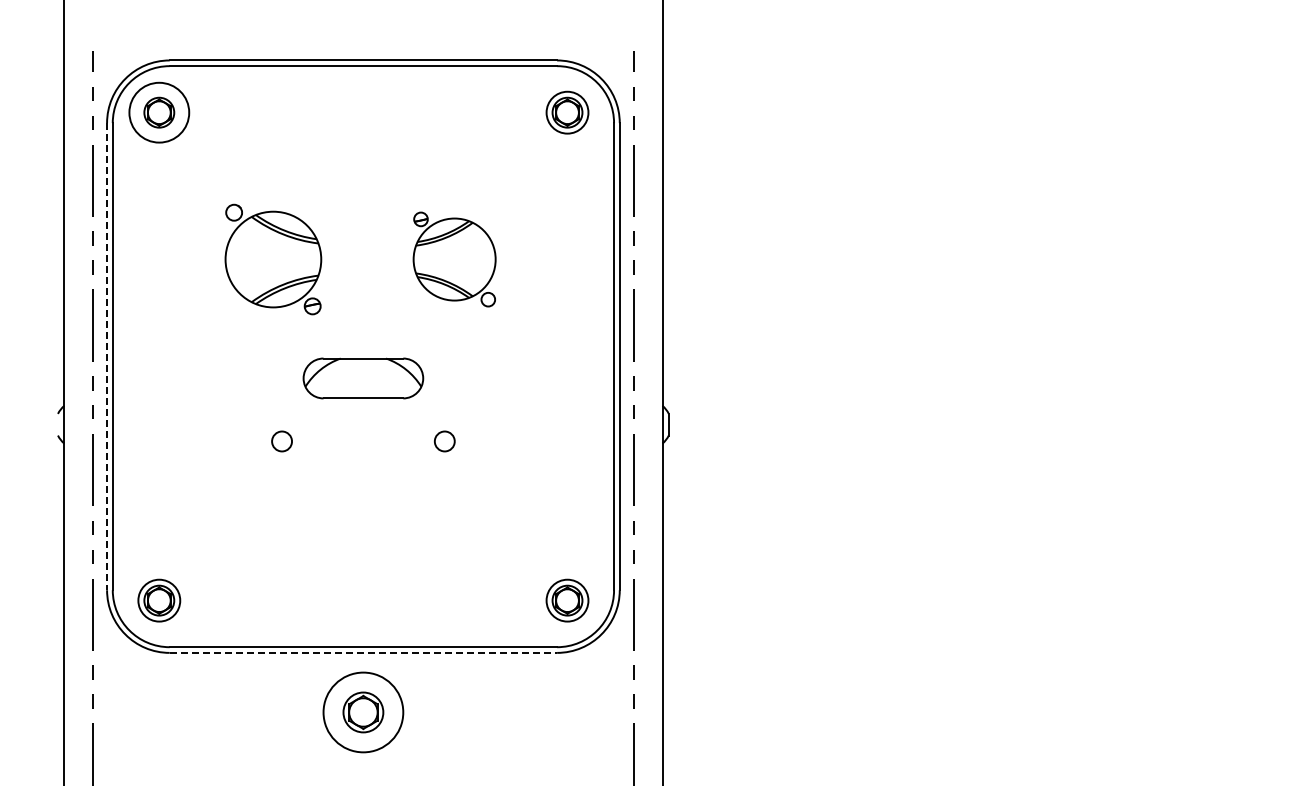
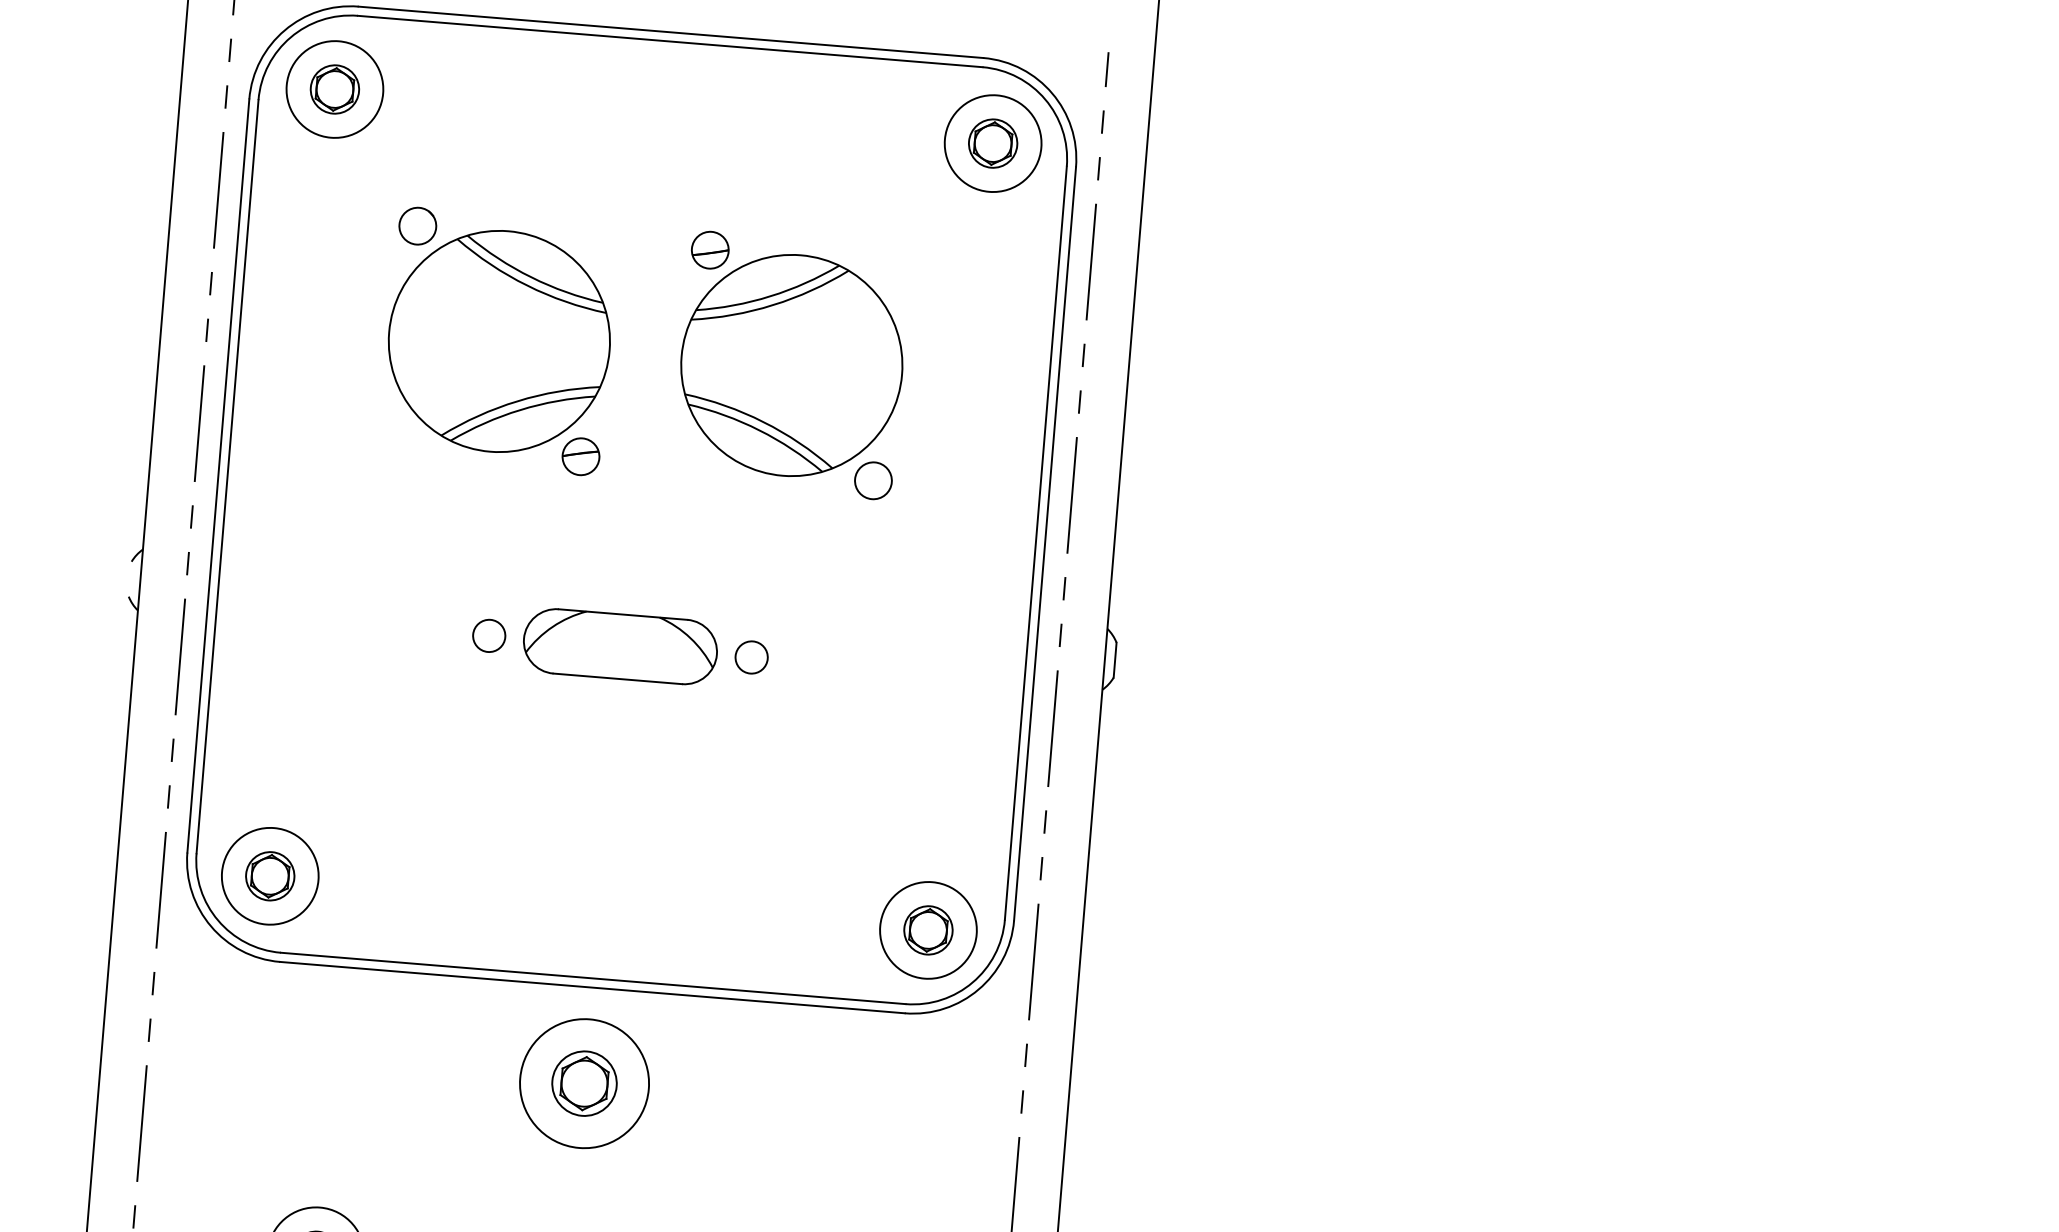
circle: (567, 112) -> (993, 143), size x1.43
part: (273, 259) -> (499, 341), size x1.43
part: (454, 259) -> (791, 365), size x1.67
line: (107, 356) -> (219, 475), dashed -> solid
part: (363, 378) -> (620, 646), moved
circle: (159, 600) -> (270, 876), size x1.43
circle: (567, 600) -> (928, 930), size x1.43
line: (363, 652) -> (592, 986), dashed -> solid

